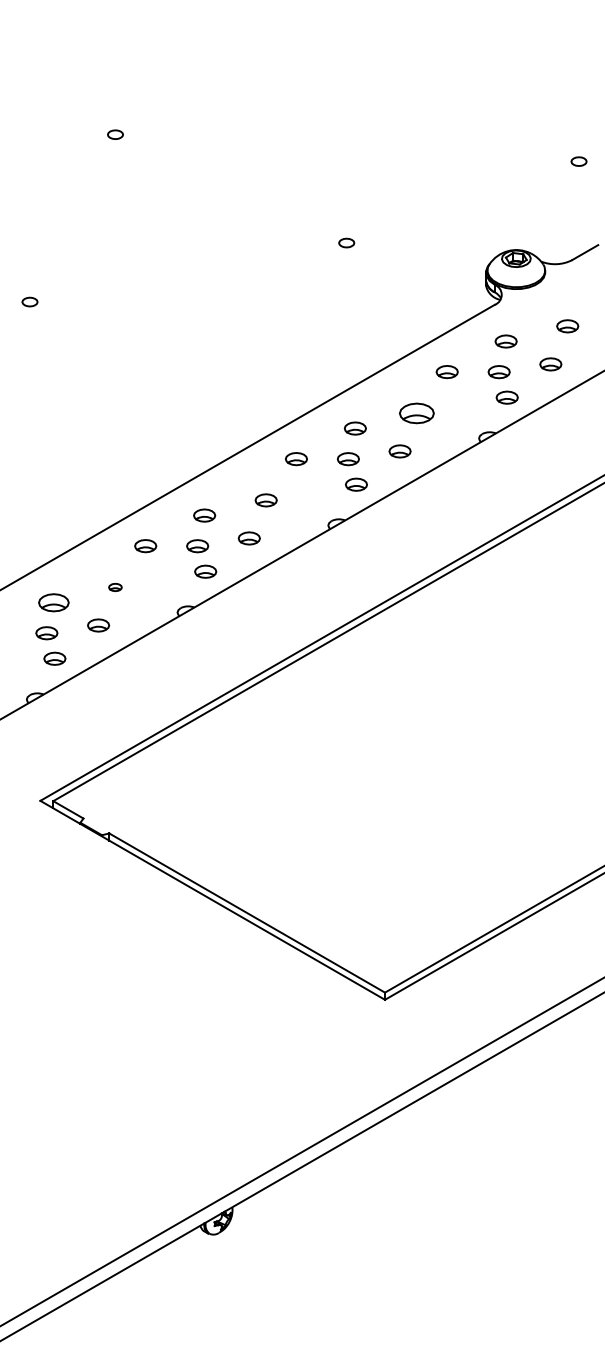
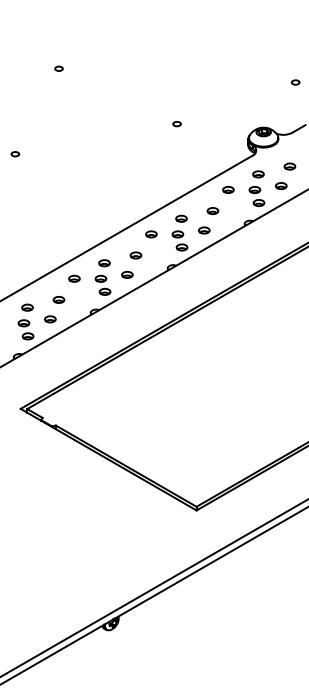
part: (416, 412) -> (212, 210), size x0.62
part: (114, 586) -> (58, 299), size x1.67
part: (53, 602) -> (27, 307), size x0.71

